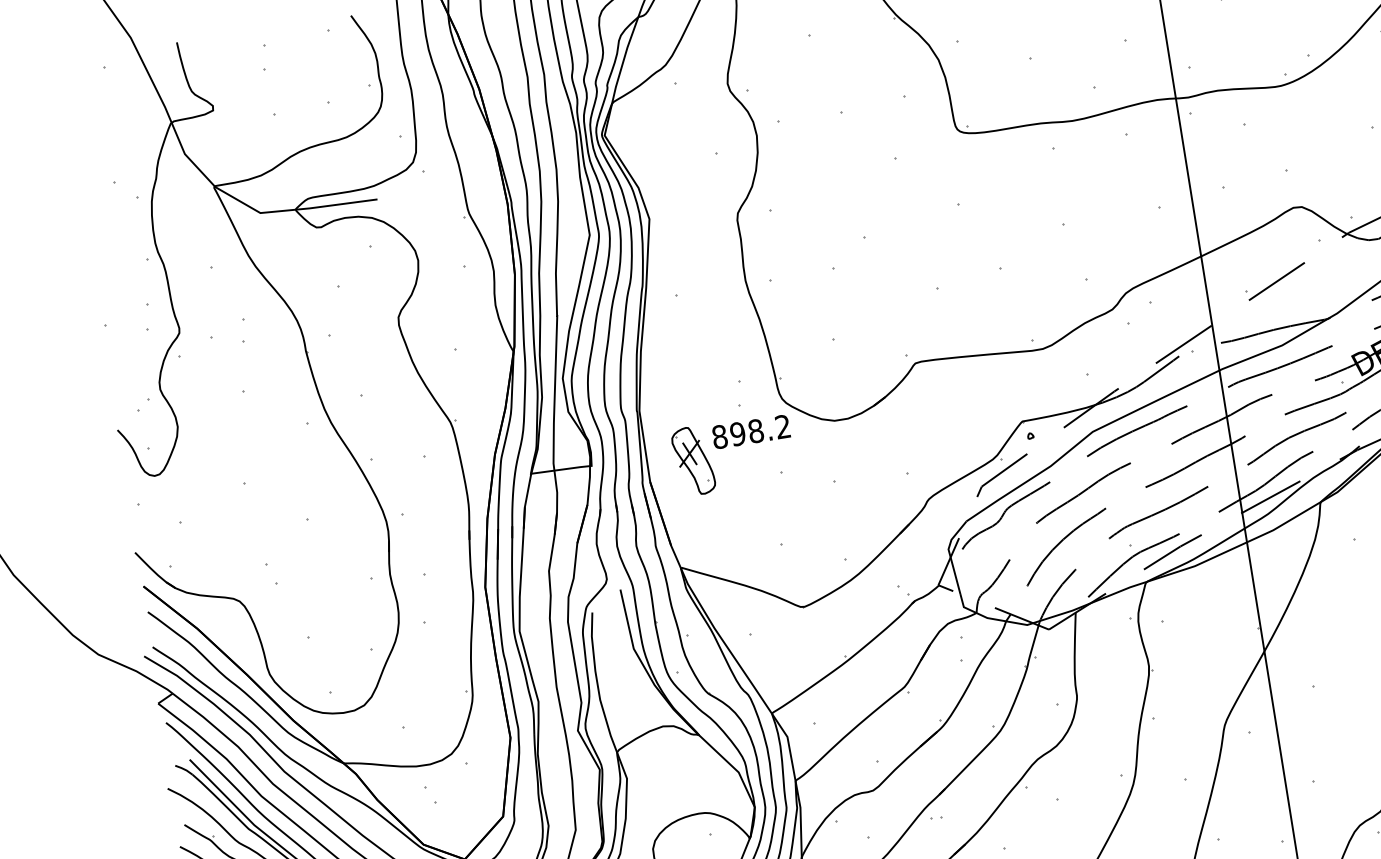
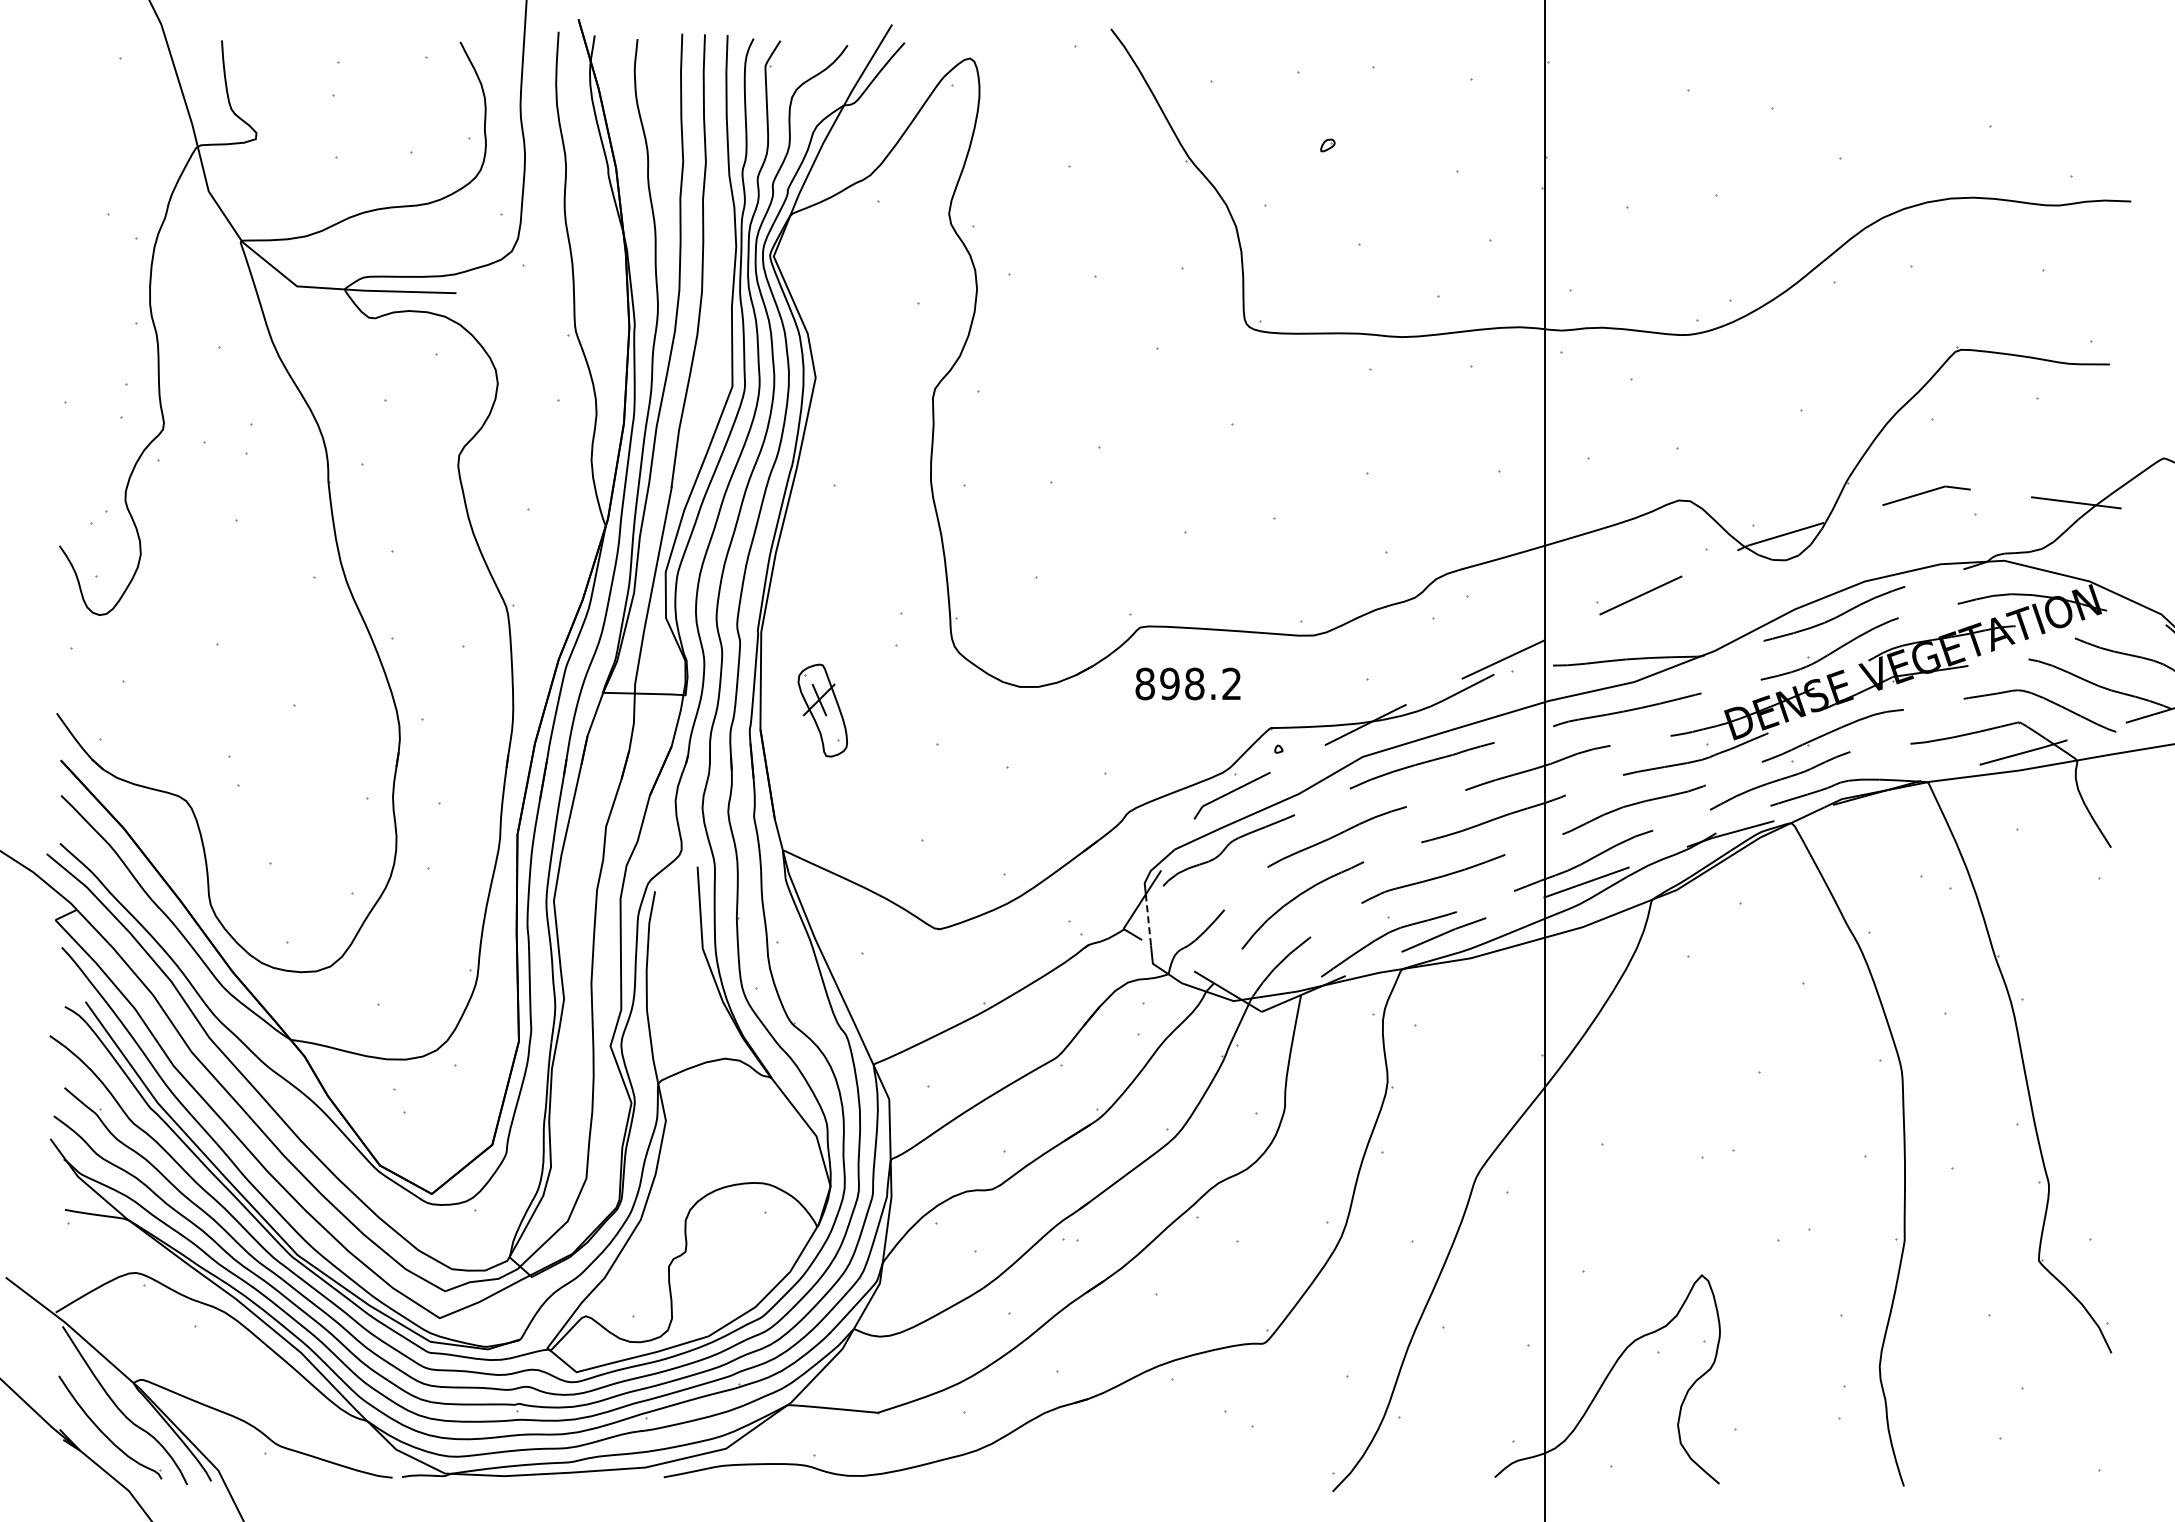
text: (750, 431) -> (1187, 683), moved
line: (955, 575) -> (1148, 919), solid -> dashed

